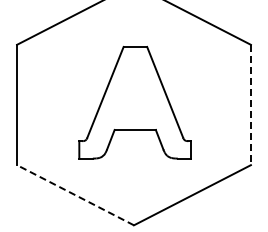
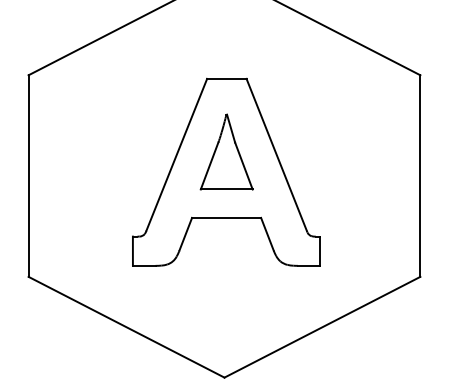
part: (134, 90) -> (225, 151), added
line: (250, 105) -> (419, 176), dashed -> solid
line: (75, 195) -> (126, 327), dashed -> solid

